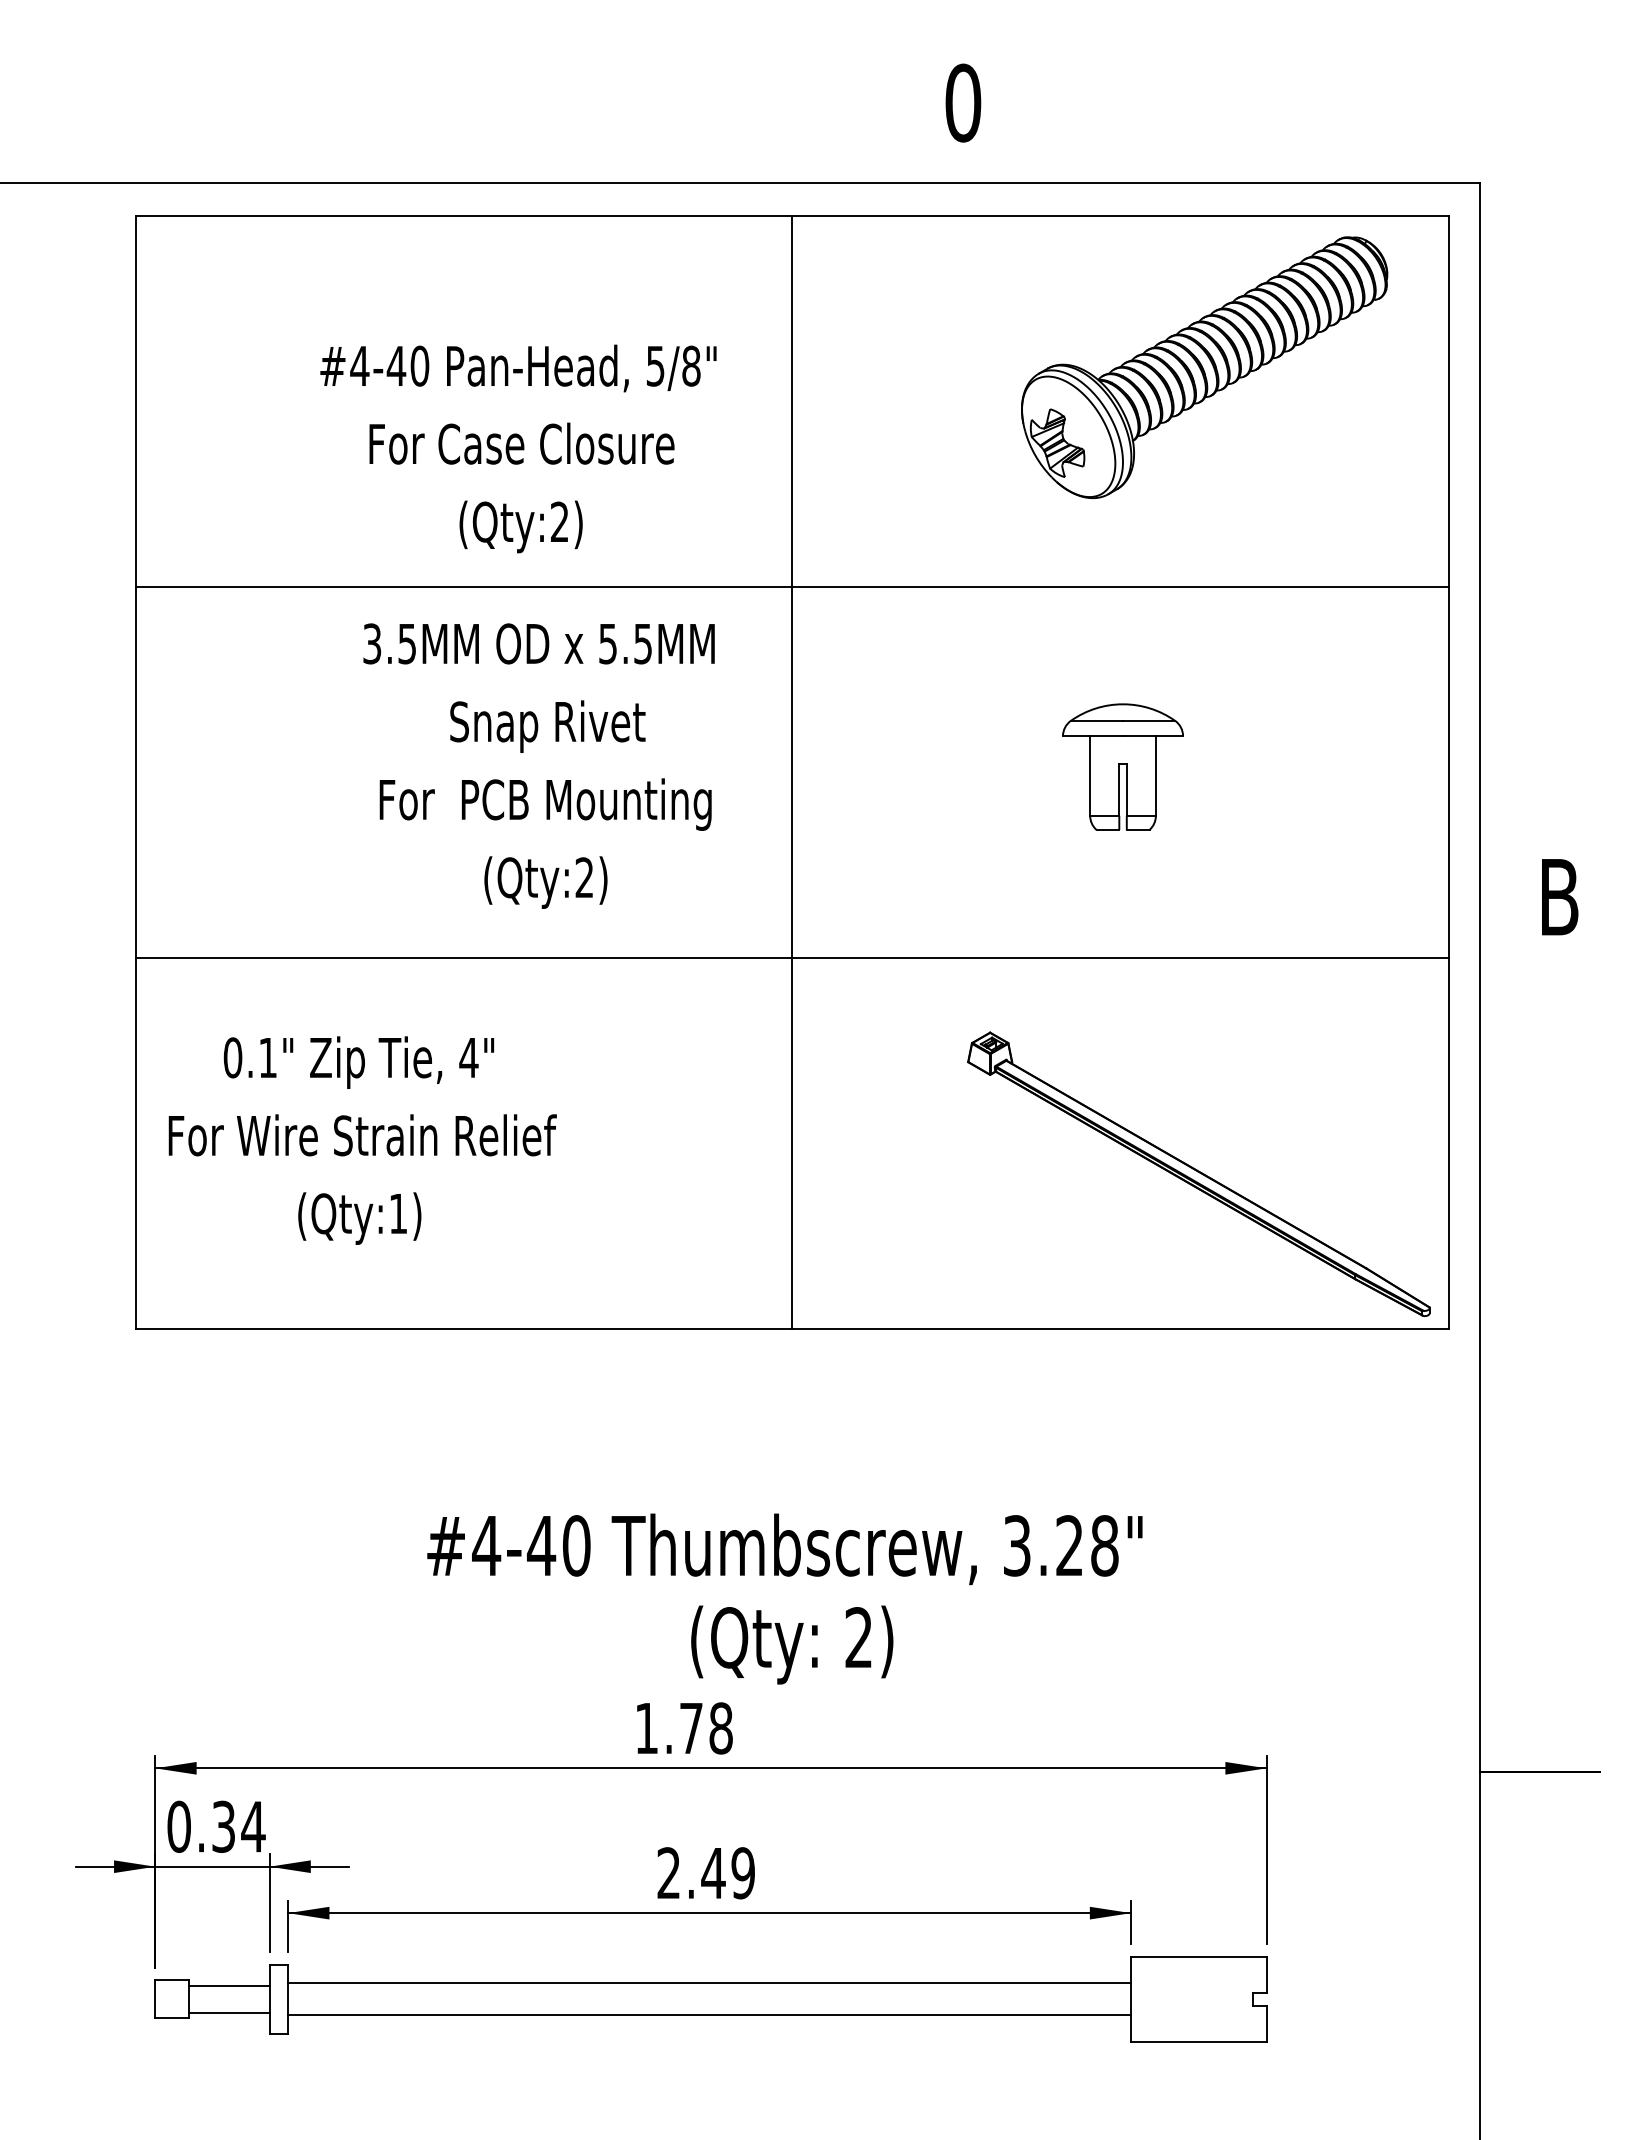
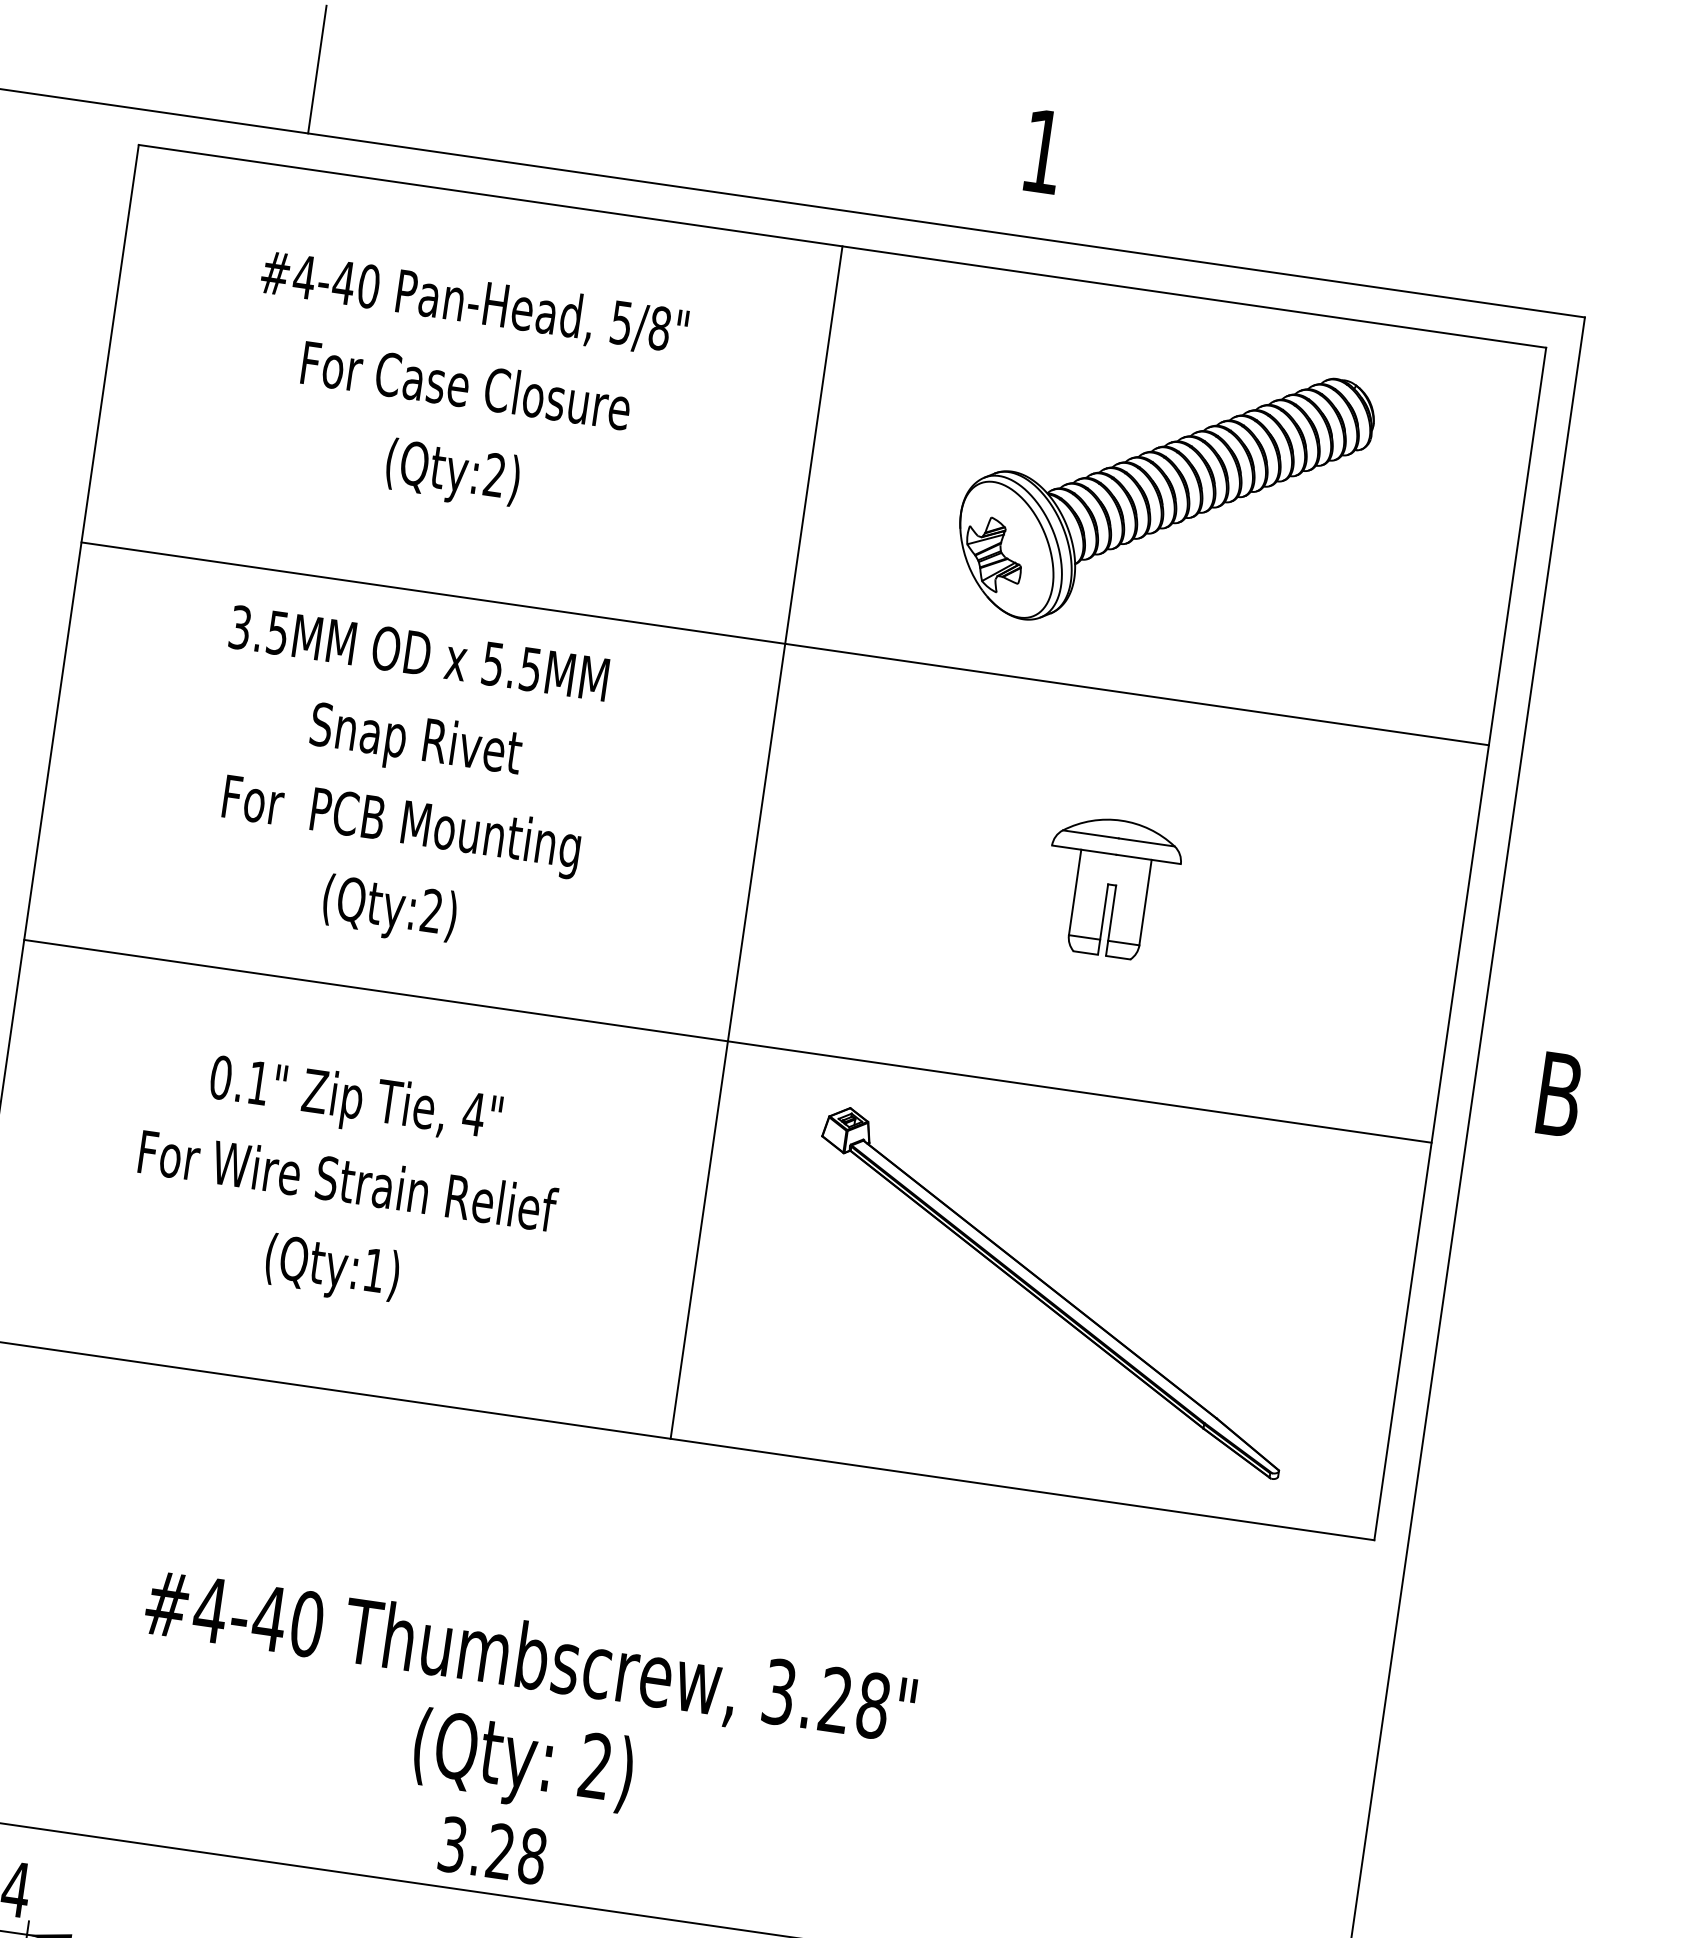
text: (963, 102) -> (1043, 150), 0 -> 1
line: (289, 123) -> (317, 69), added
part: (1204, 367) -> (1163, 496), moved
text: (518, 448) -> (461, 389), moved
text: (538, 765) -> (399, 783), moved
text: (362, 1140) -> (347, 1186), moved
part: (1198, 1173) -> (1051, 1291), moved
text: (784, 1598) -> (521, 1712), moved
text: (668, 1728) -> (476, 1848), 1.78 -> 3.28

